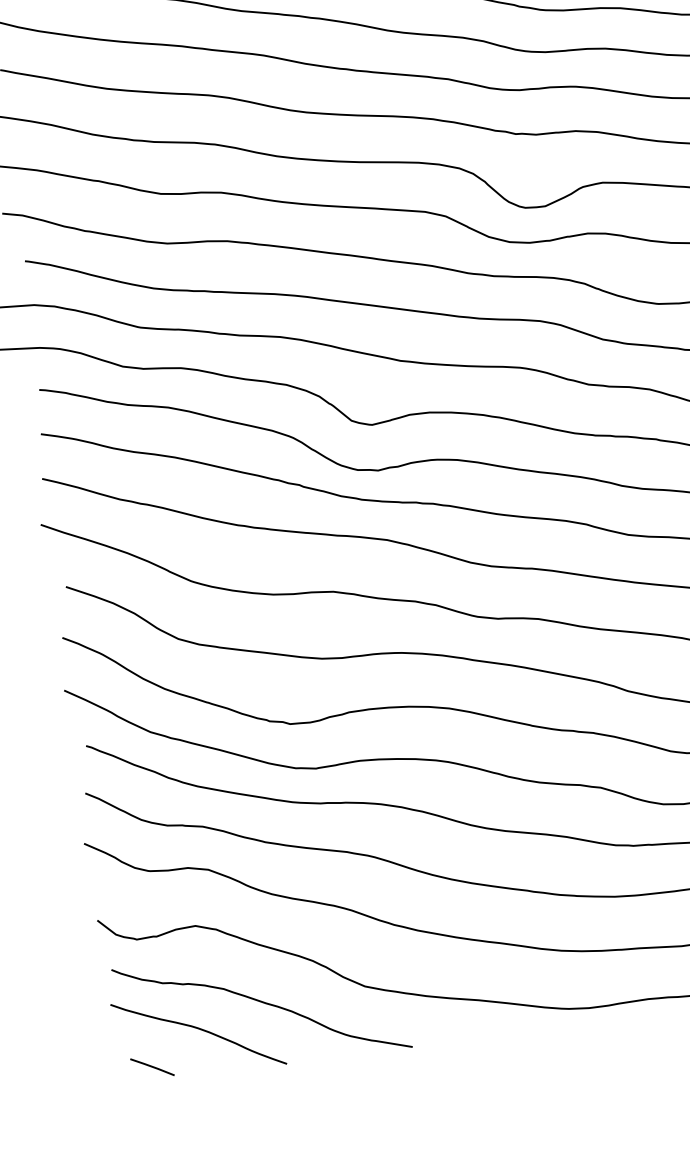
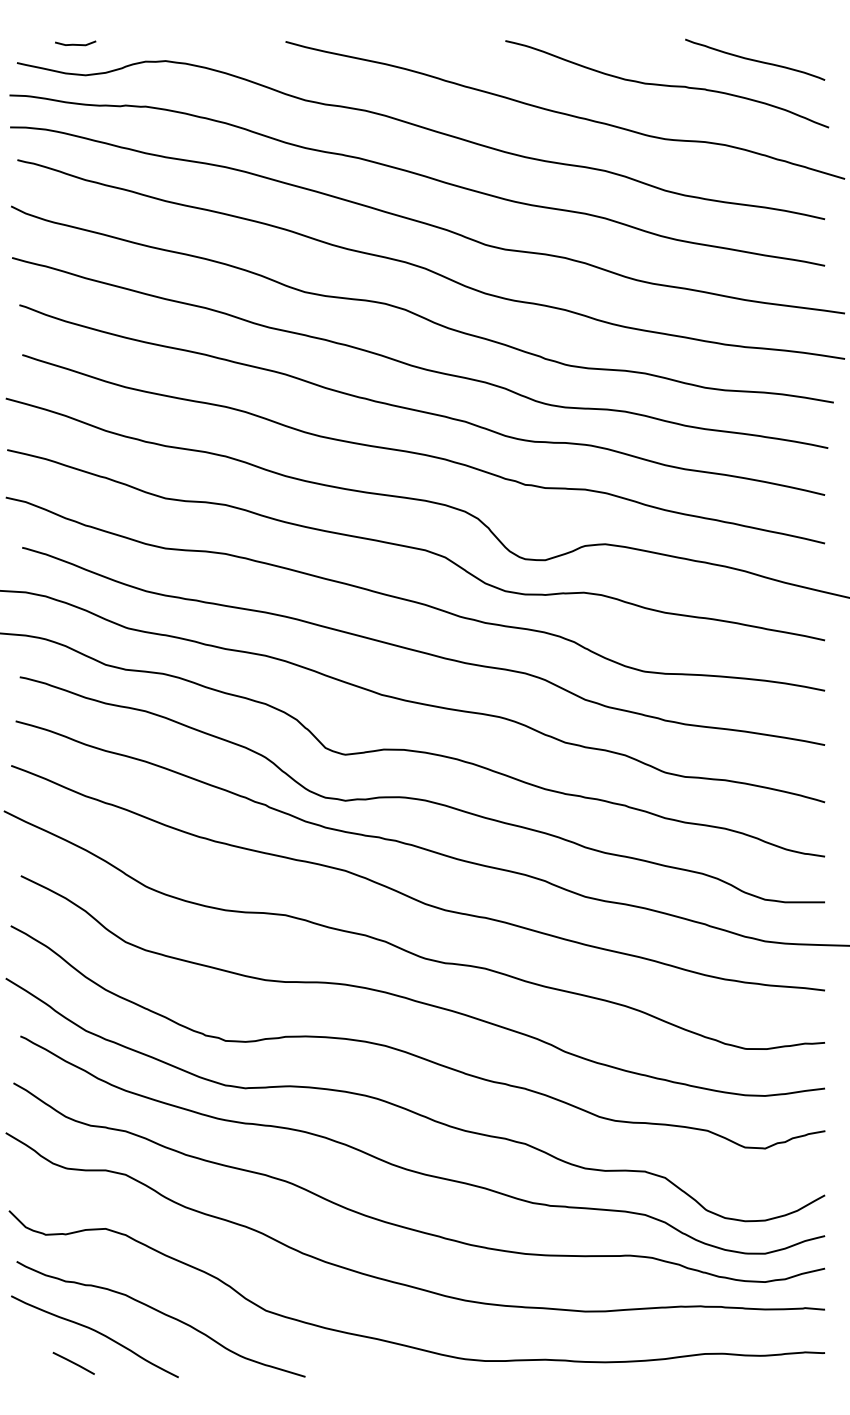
line: (152, 1066) -> (73, 1362), moved

